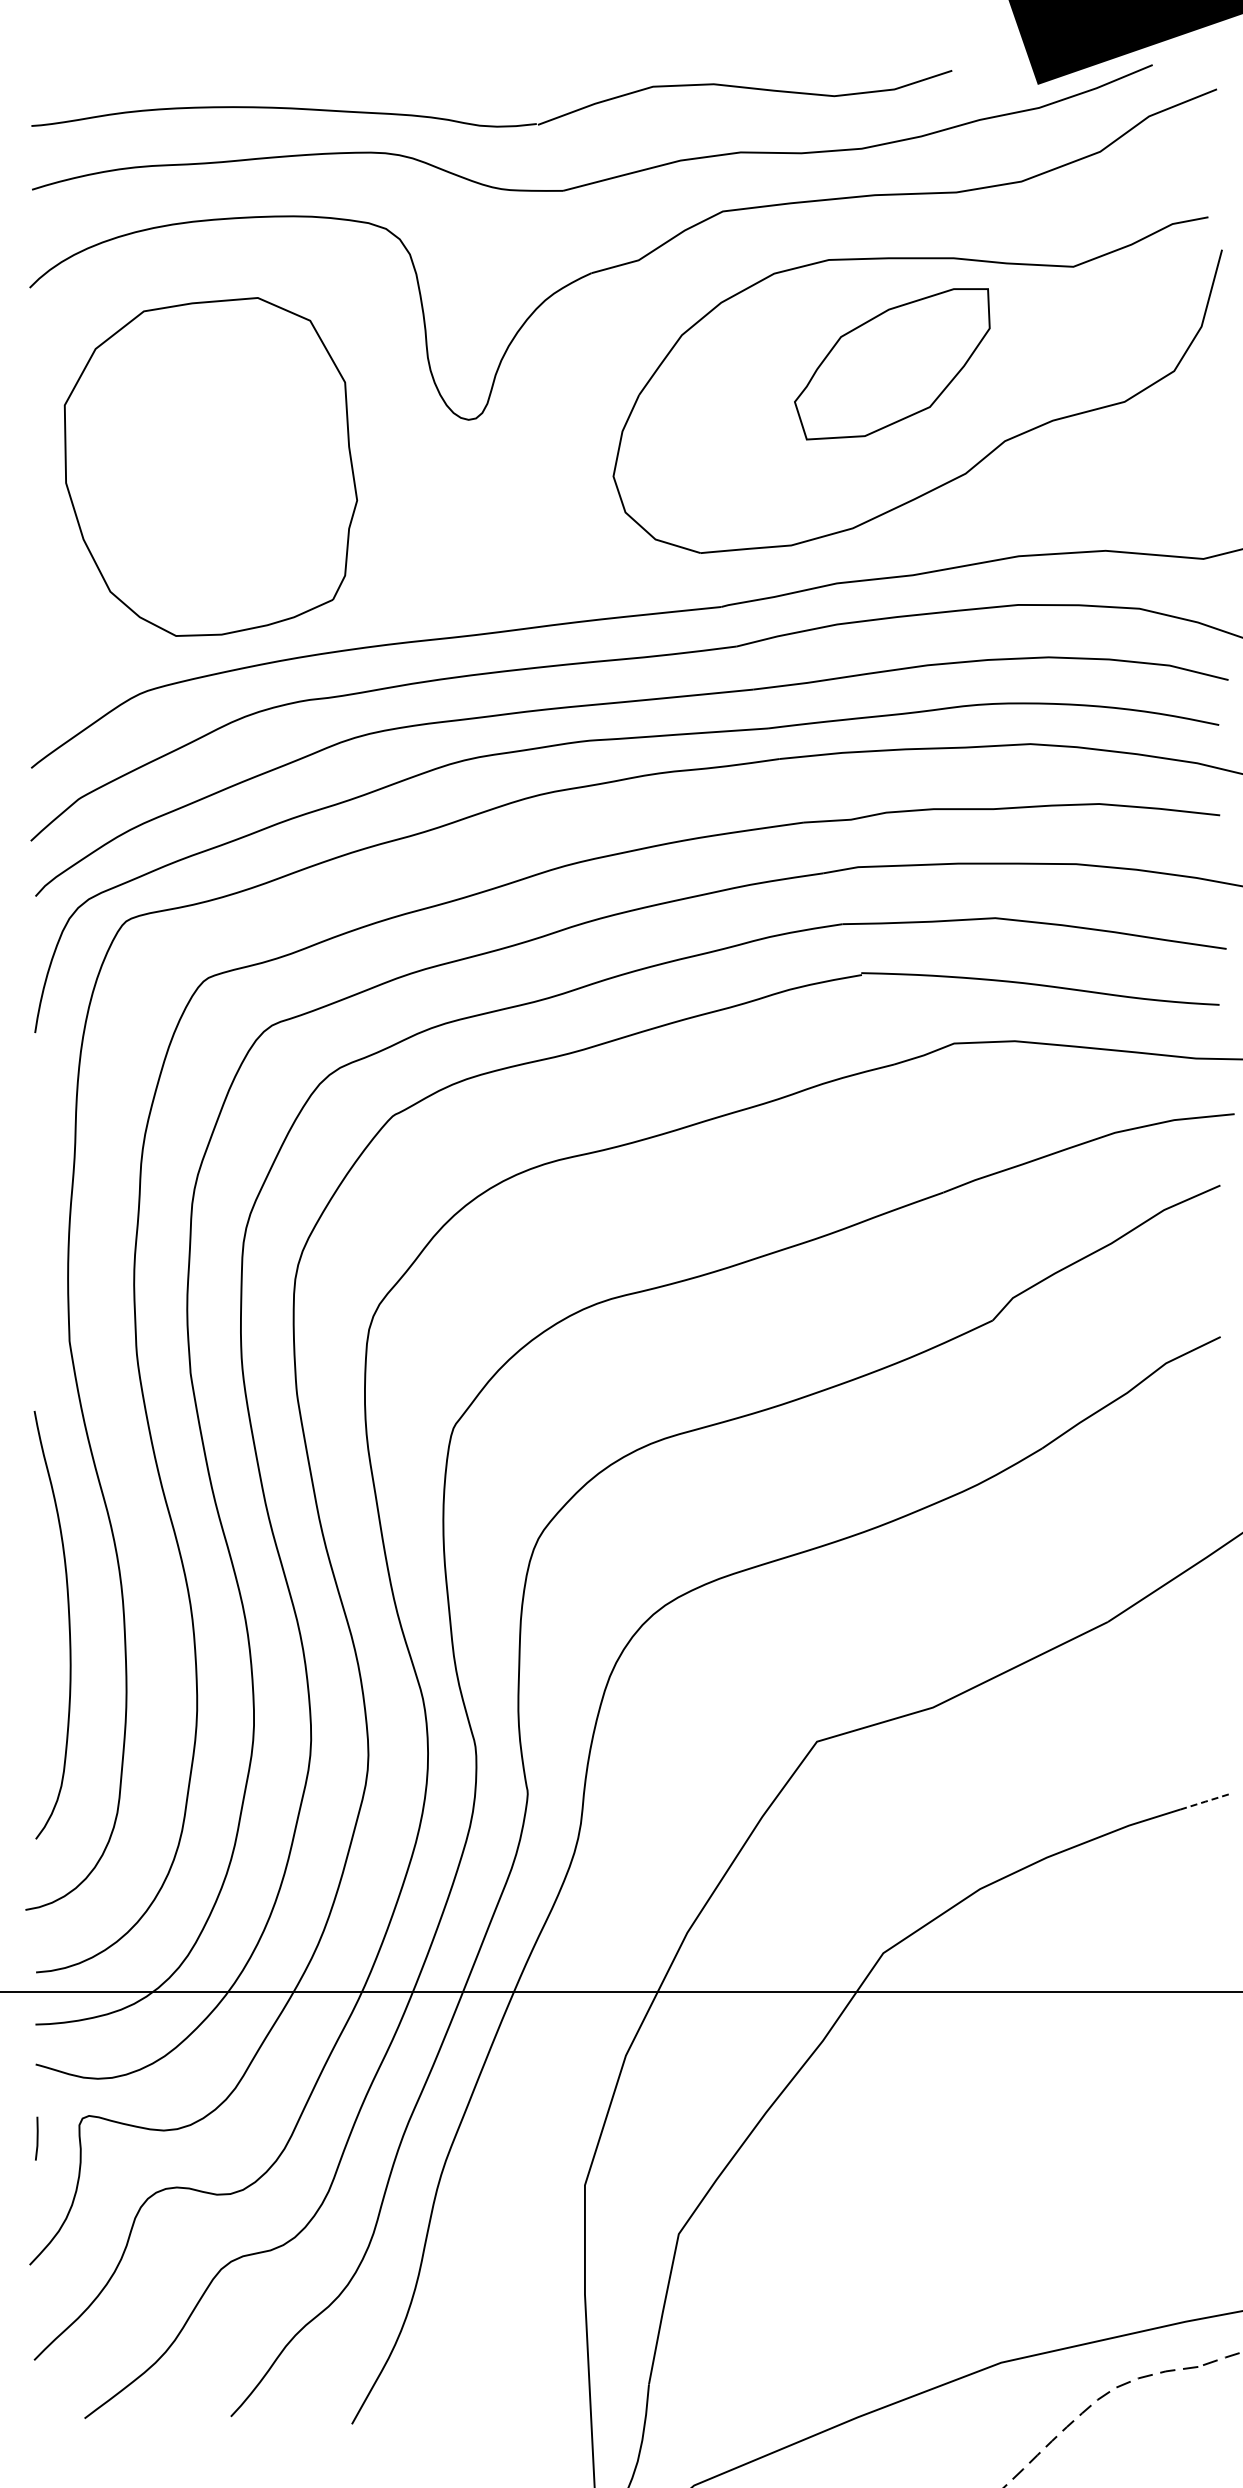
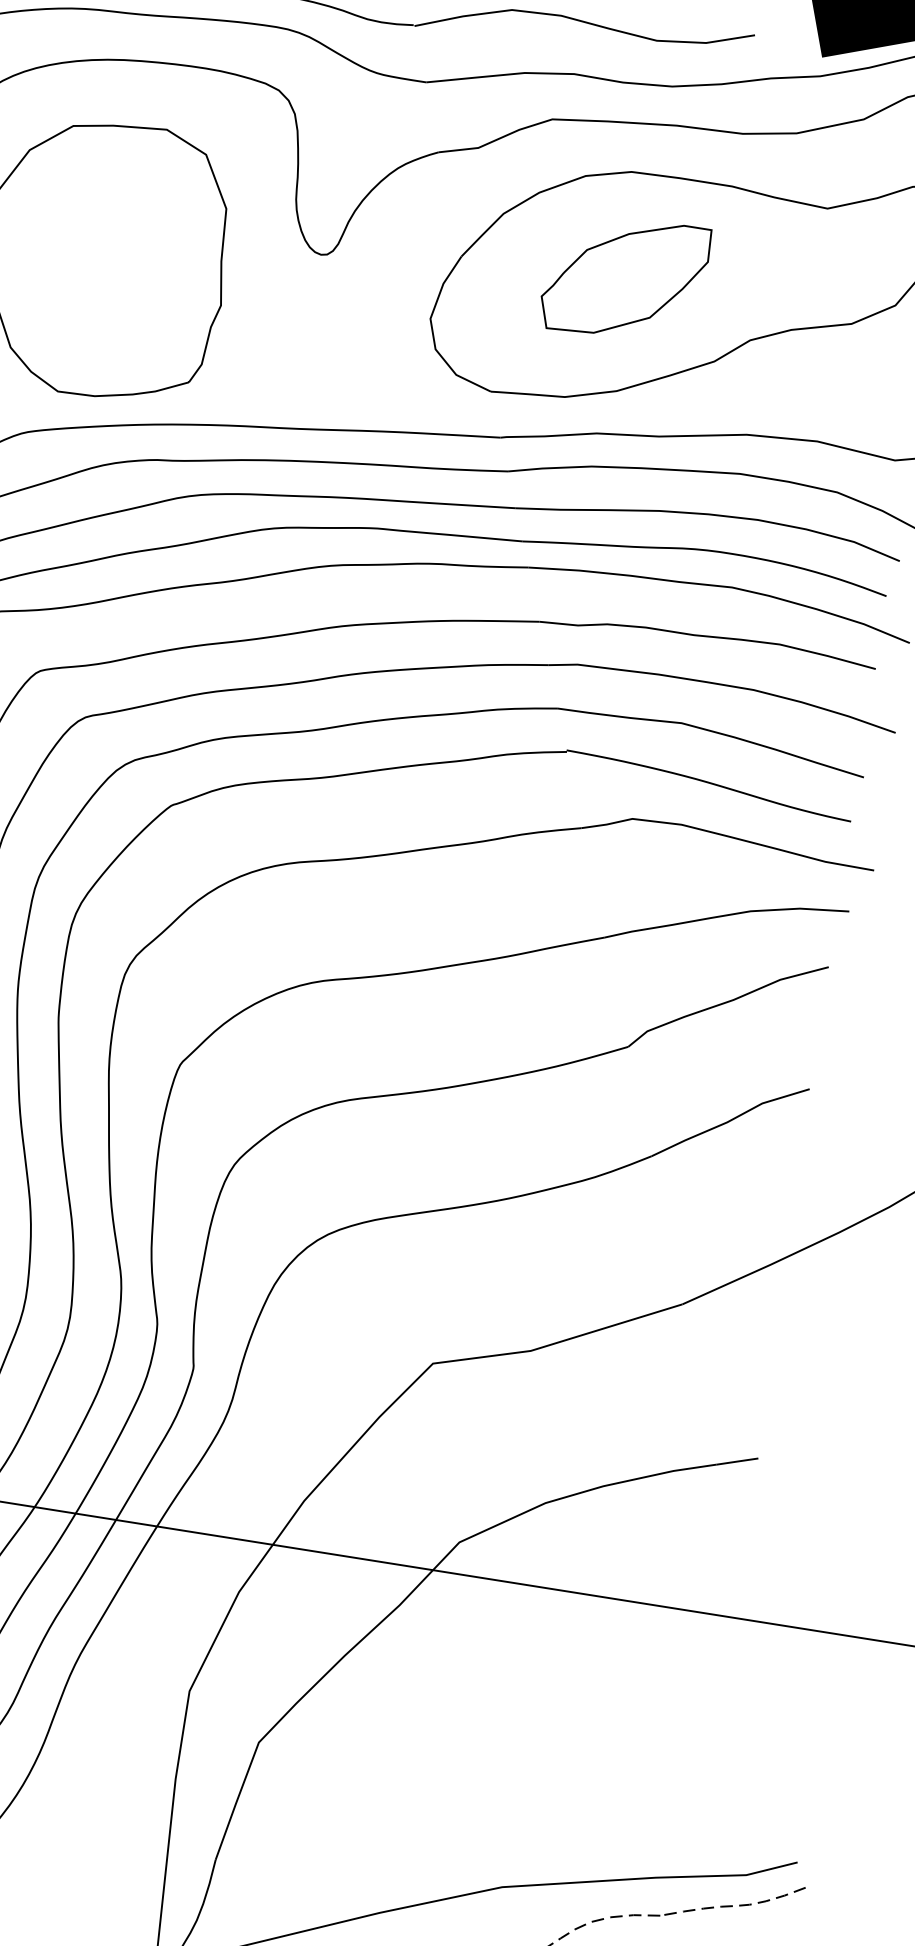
part: (892, 364) -> (625, 278), moved
line: (1205, 1801) -> (738, 1461), dashed -> solid

